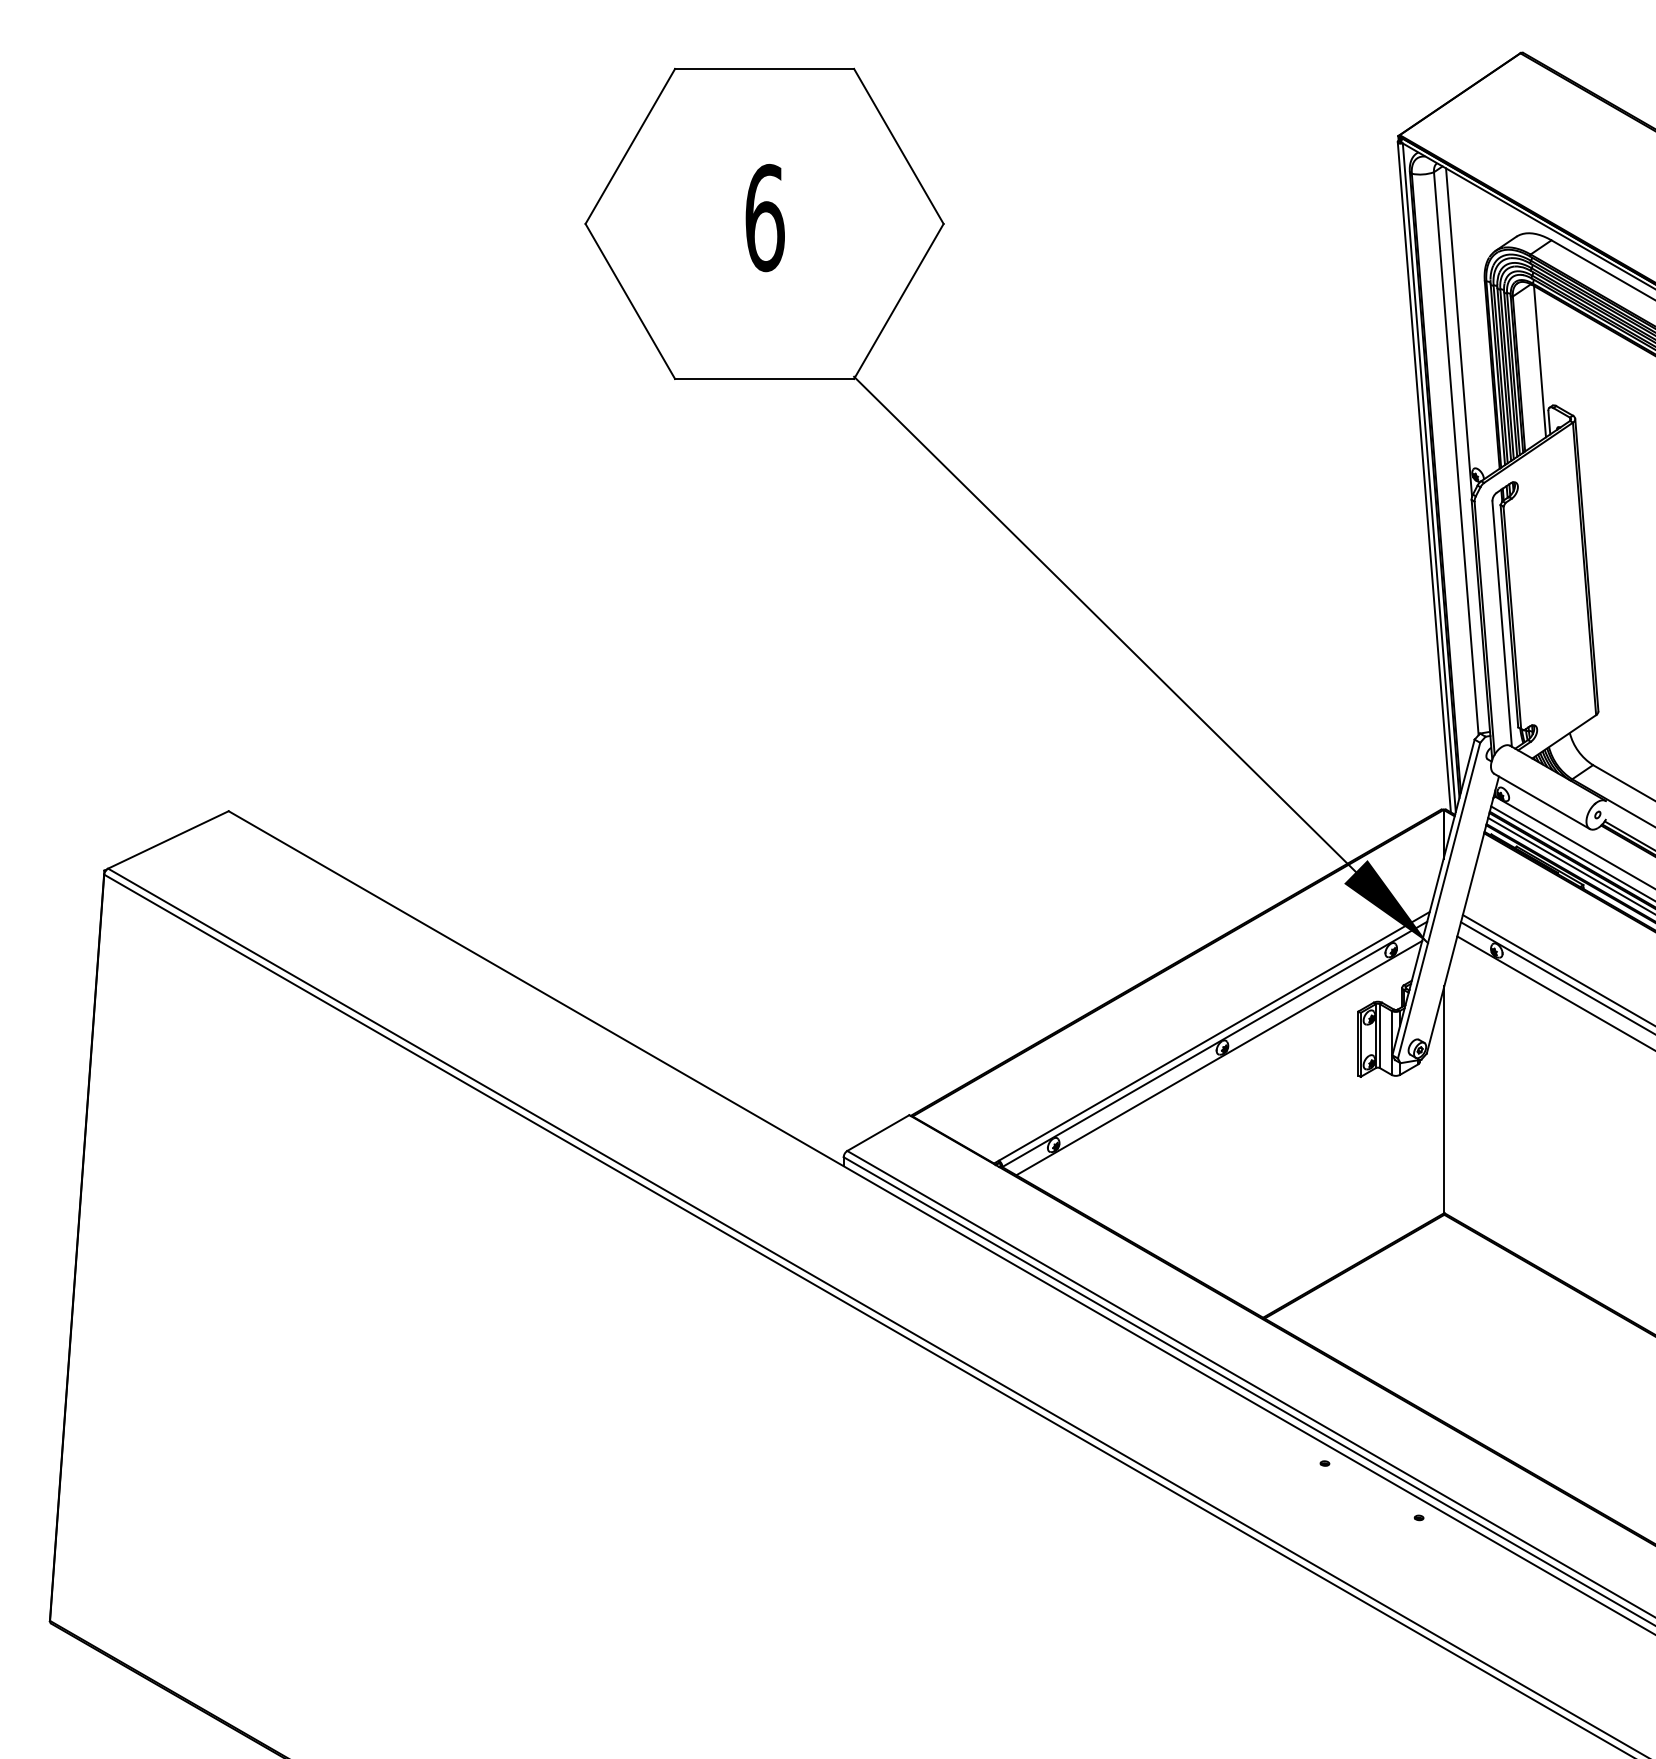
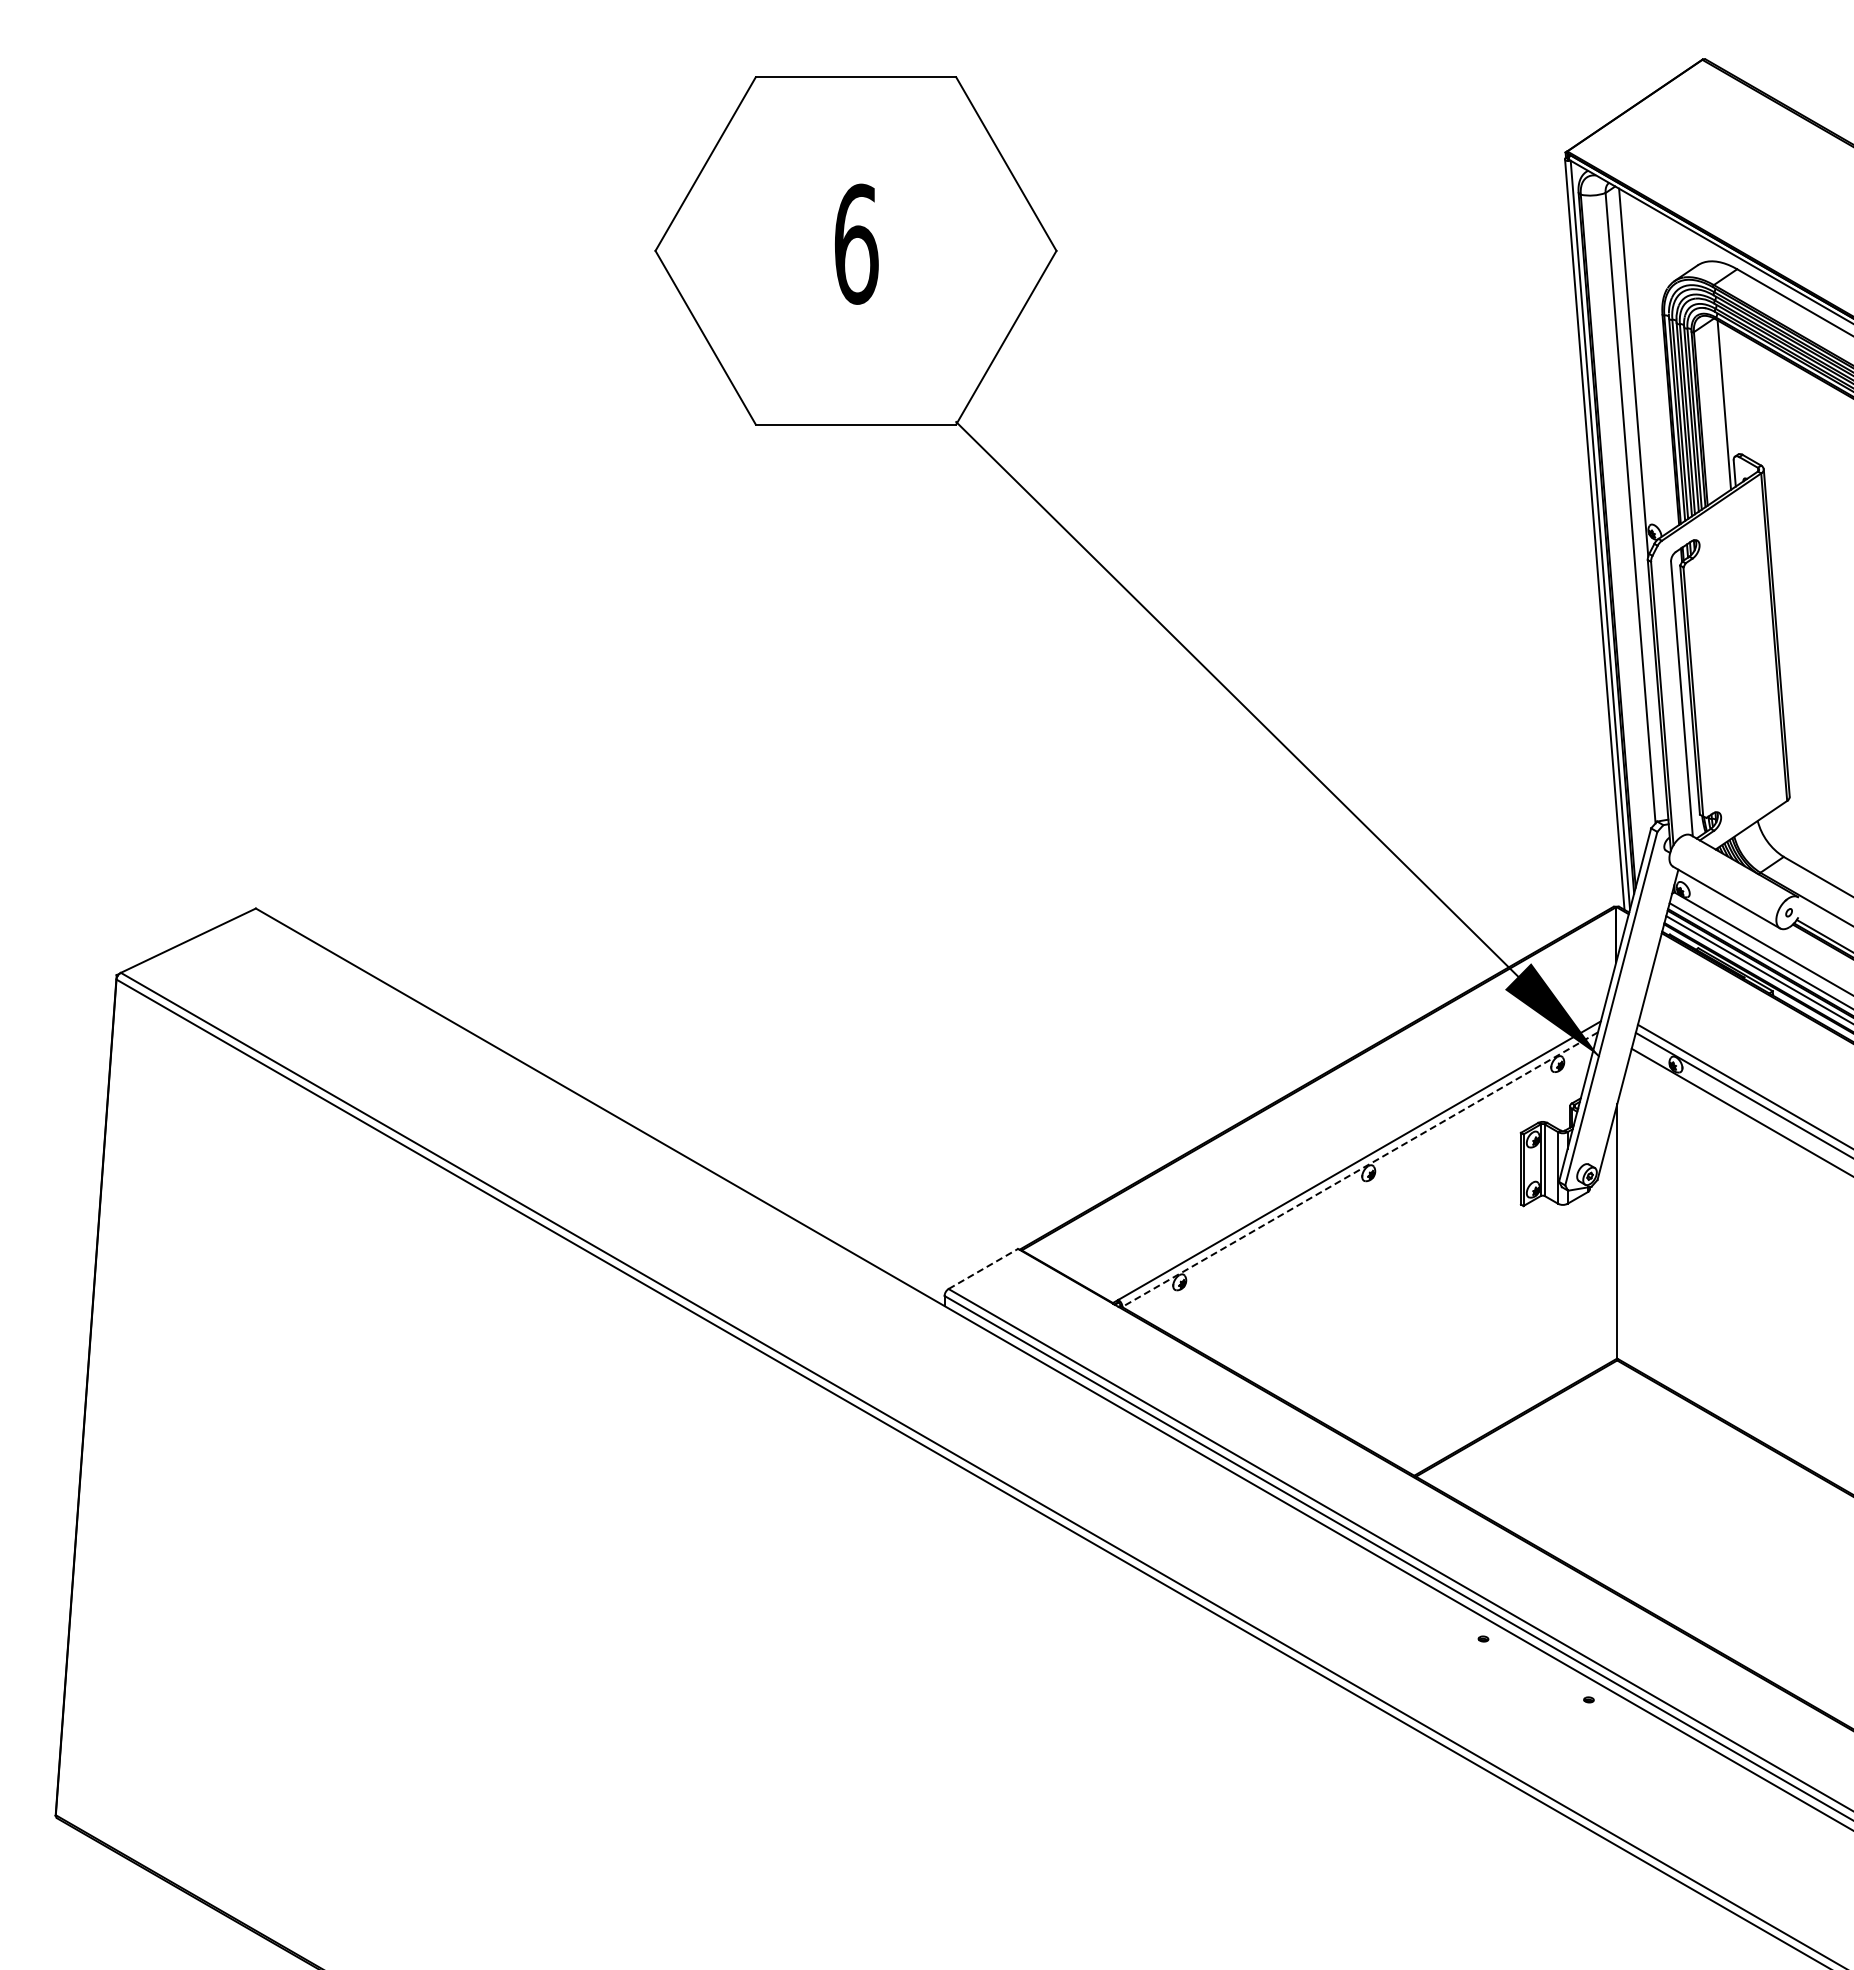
line: (1215, 1044) -> (1360, 1169), solid -> dashed
line: (1218, 1057) -> (1364, 1184), removed
line: (878, 1132) -> (983, 1268), solid -> dashed

